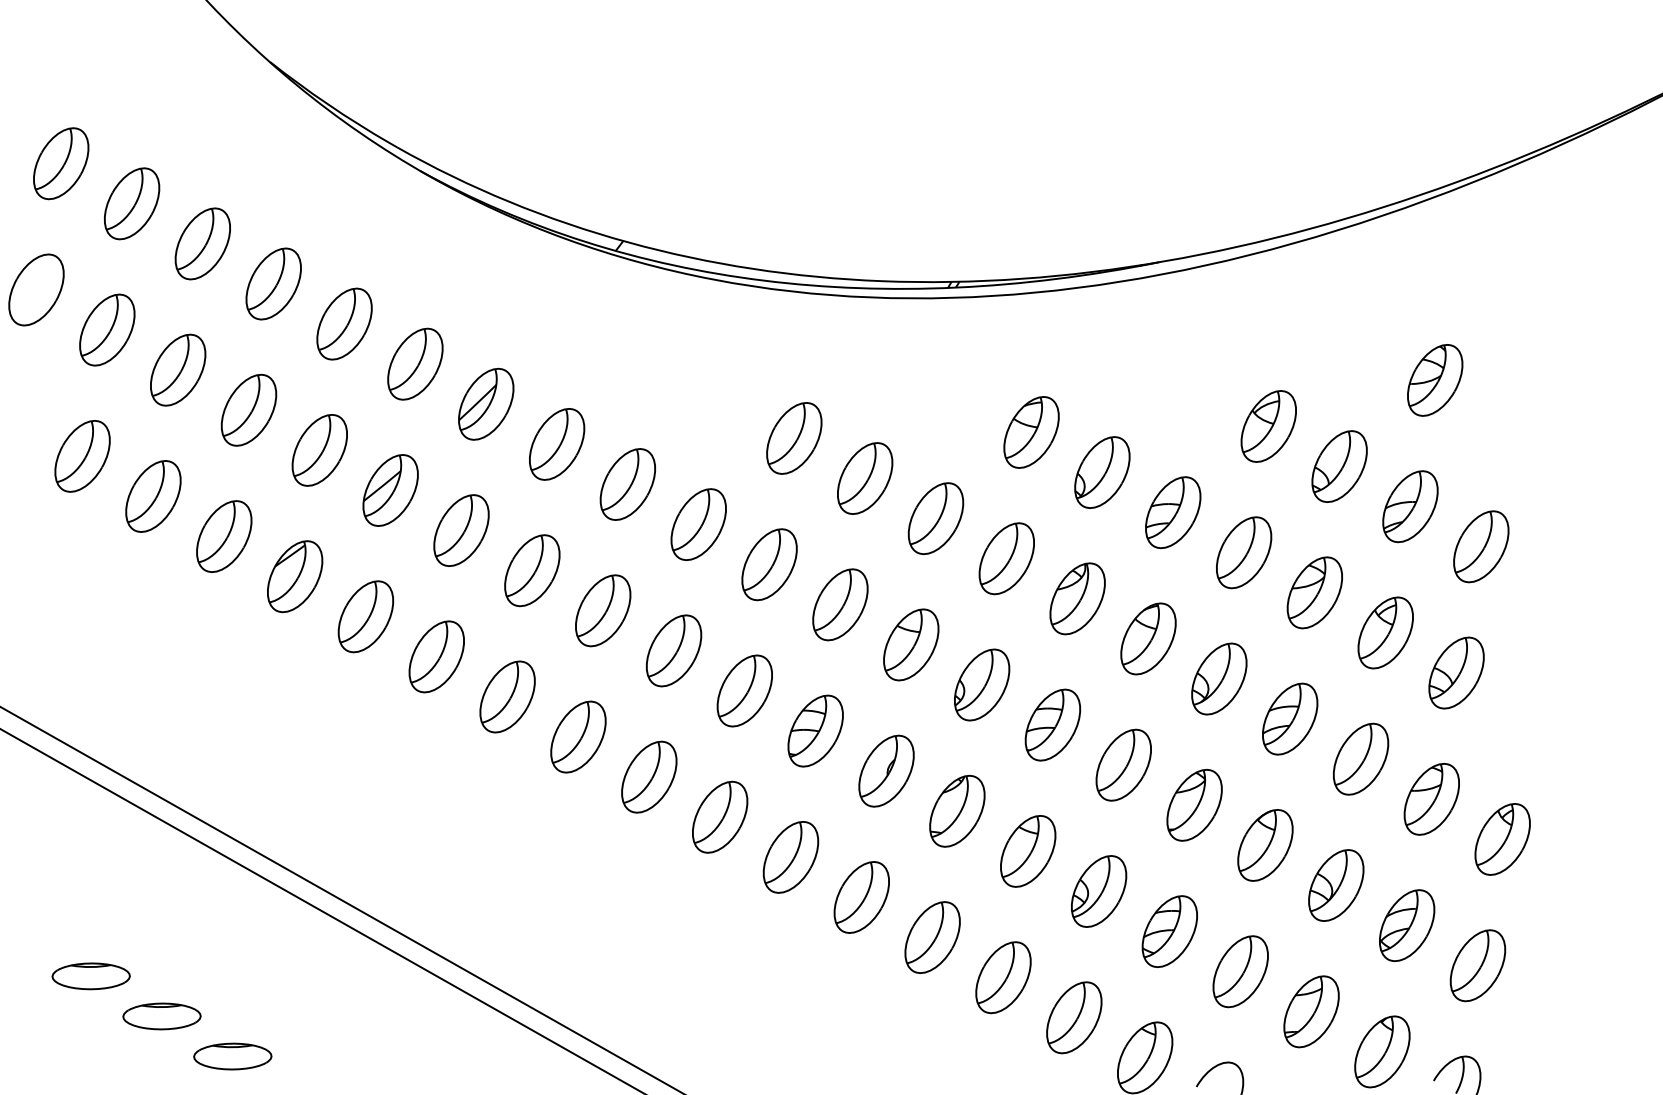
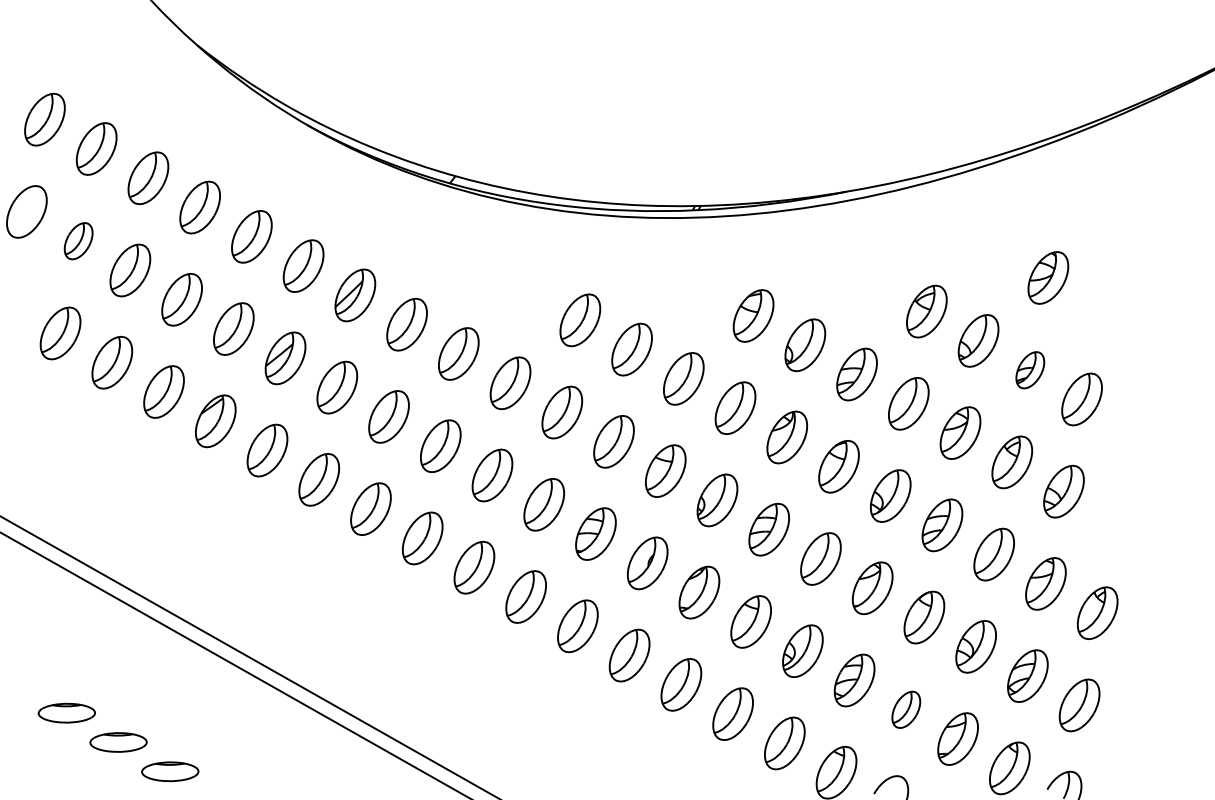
part: (107, 329) -> (78, 240), size x0.7
part: (1410, 506) -> (1030, 370), size x0.7
part: (1240, 971) -> (906, 709), size x0.7

